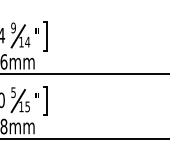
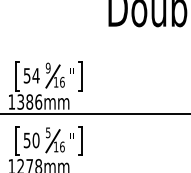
text: (26, 41) -> (61, 81), 14 -> 16
text: (27, 106) -> (62, 146), 15 -> 16

